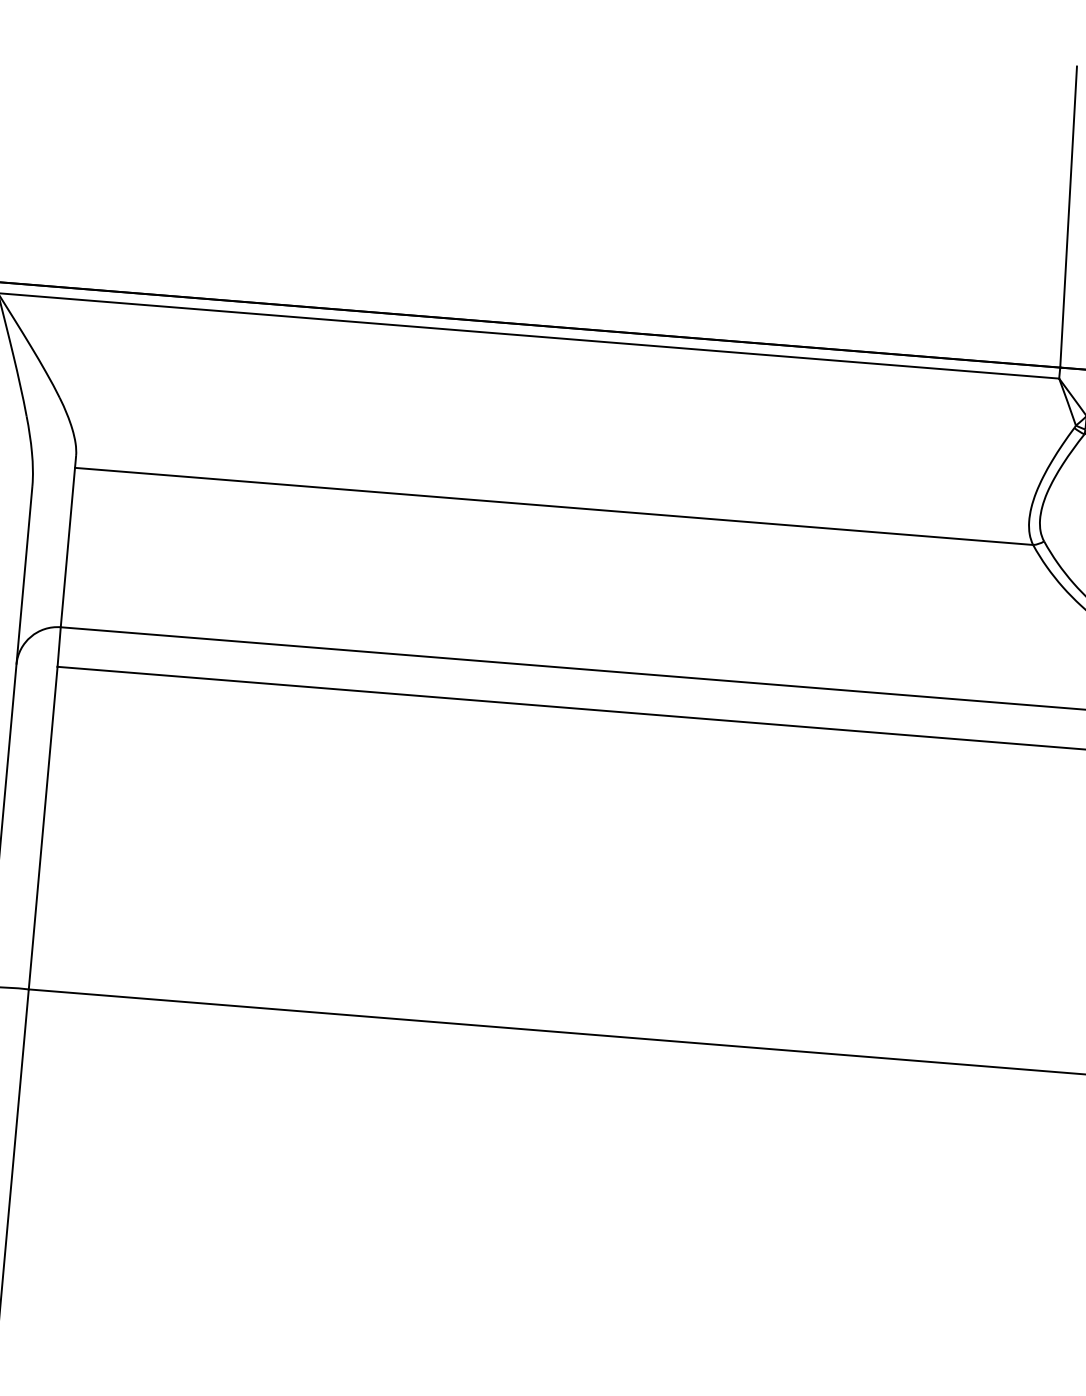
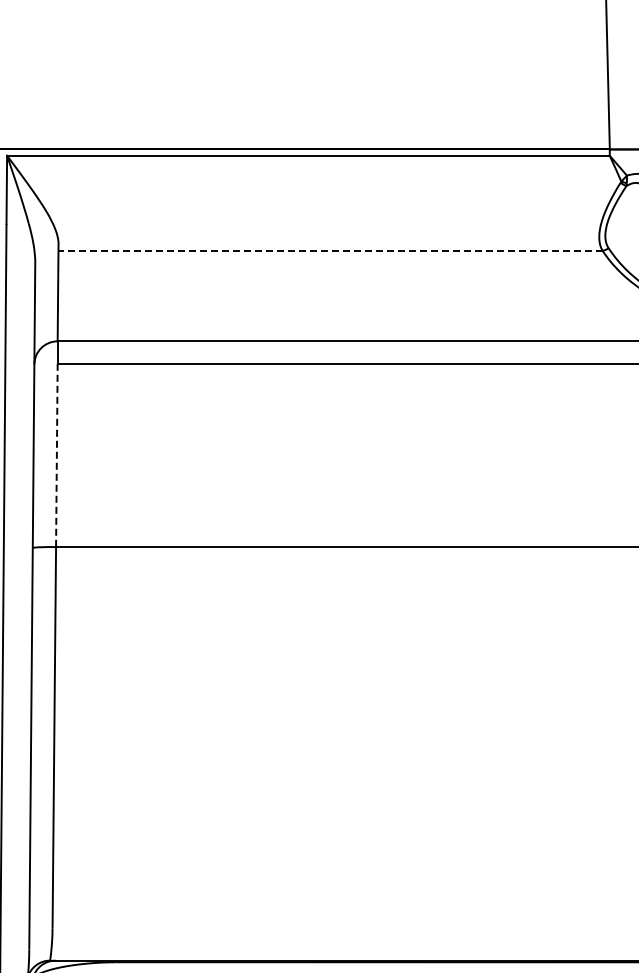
line: (554, 505) -> (330, 250), solid -> dashed
line: (42, 828) -> (56, 455), solid -> dashed

